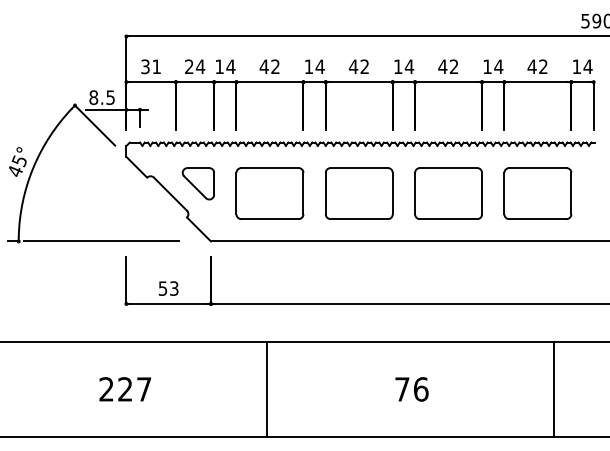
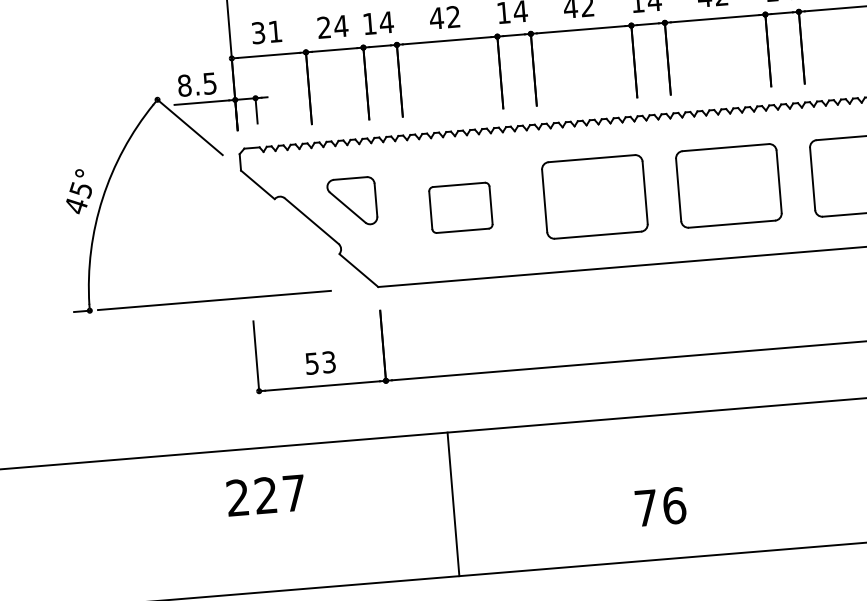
part: (269, 193) -> (460, 207), size x0.6
text: (124, 389) -> (264, 495), moved
line: (266, 389) -> (452, 504), moved
text: (411, 389) -> (660, 507), moved

